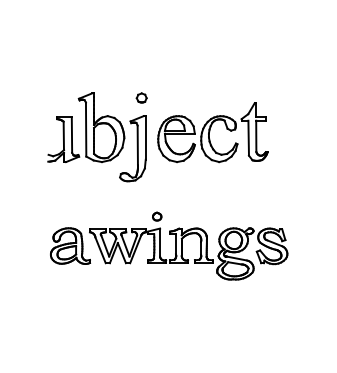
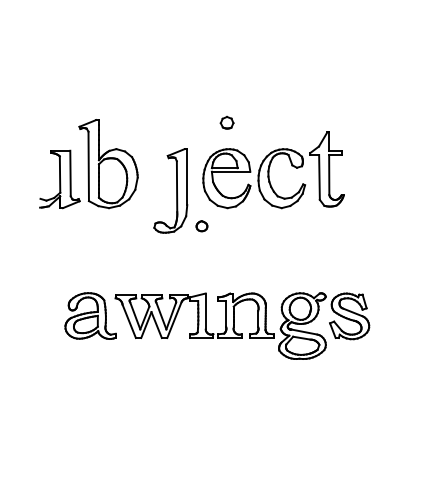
part: (141, 97) -> (226, 122), moved
part: (85, 128) -> (88, 164), moved
part: (156, 216) -> (201, 226), moved

